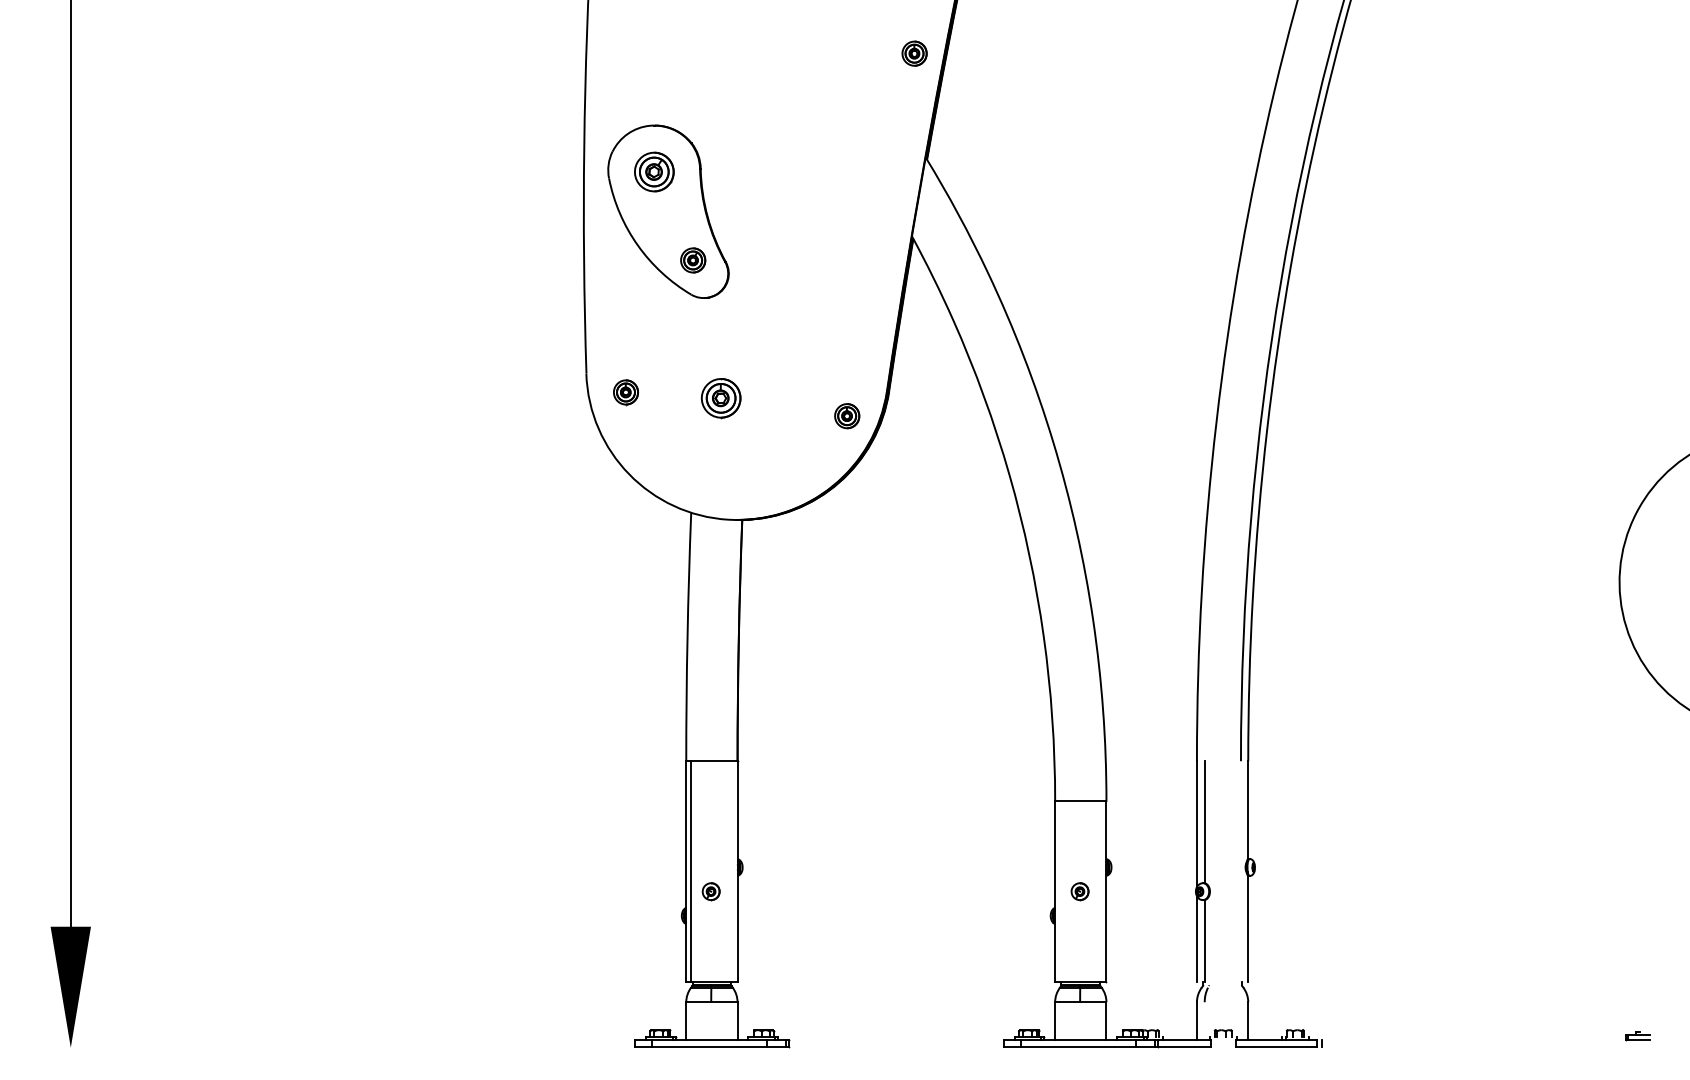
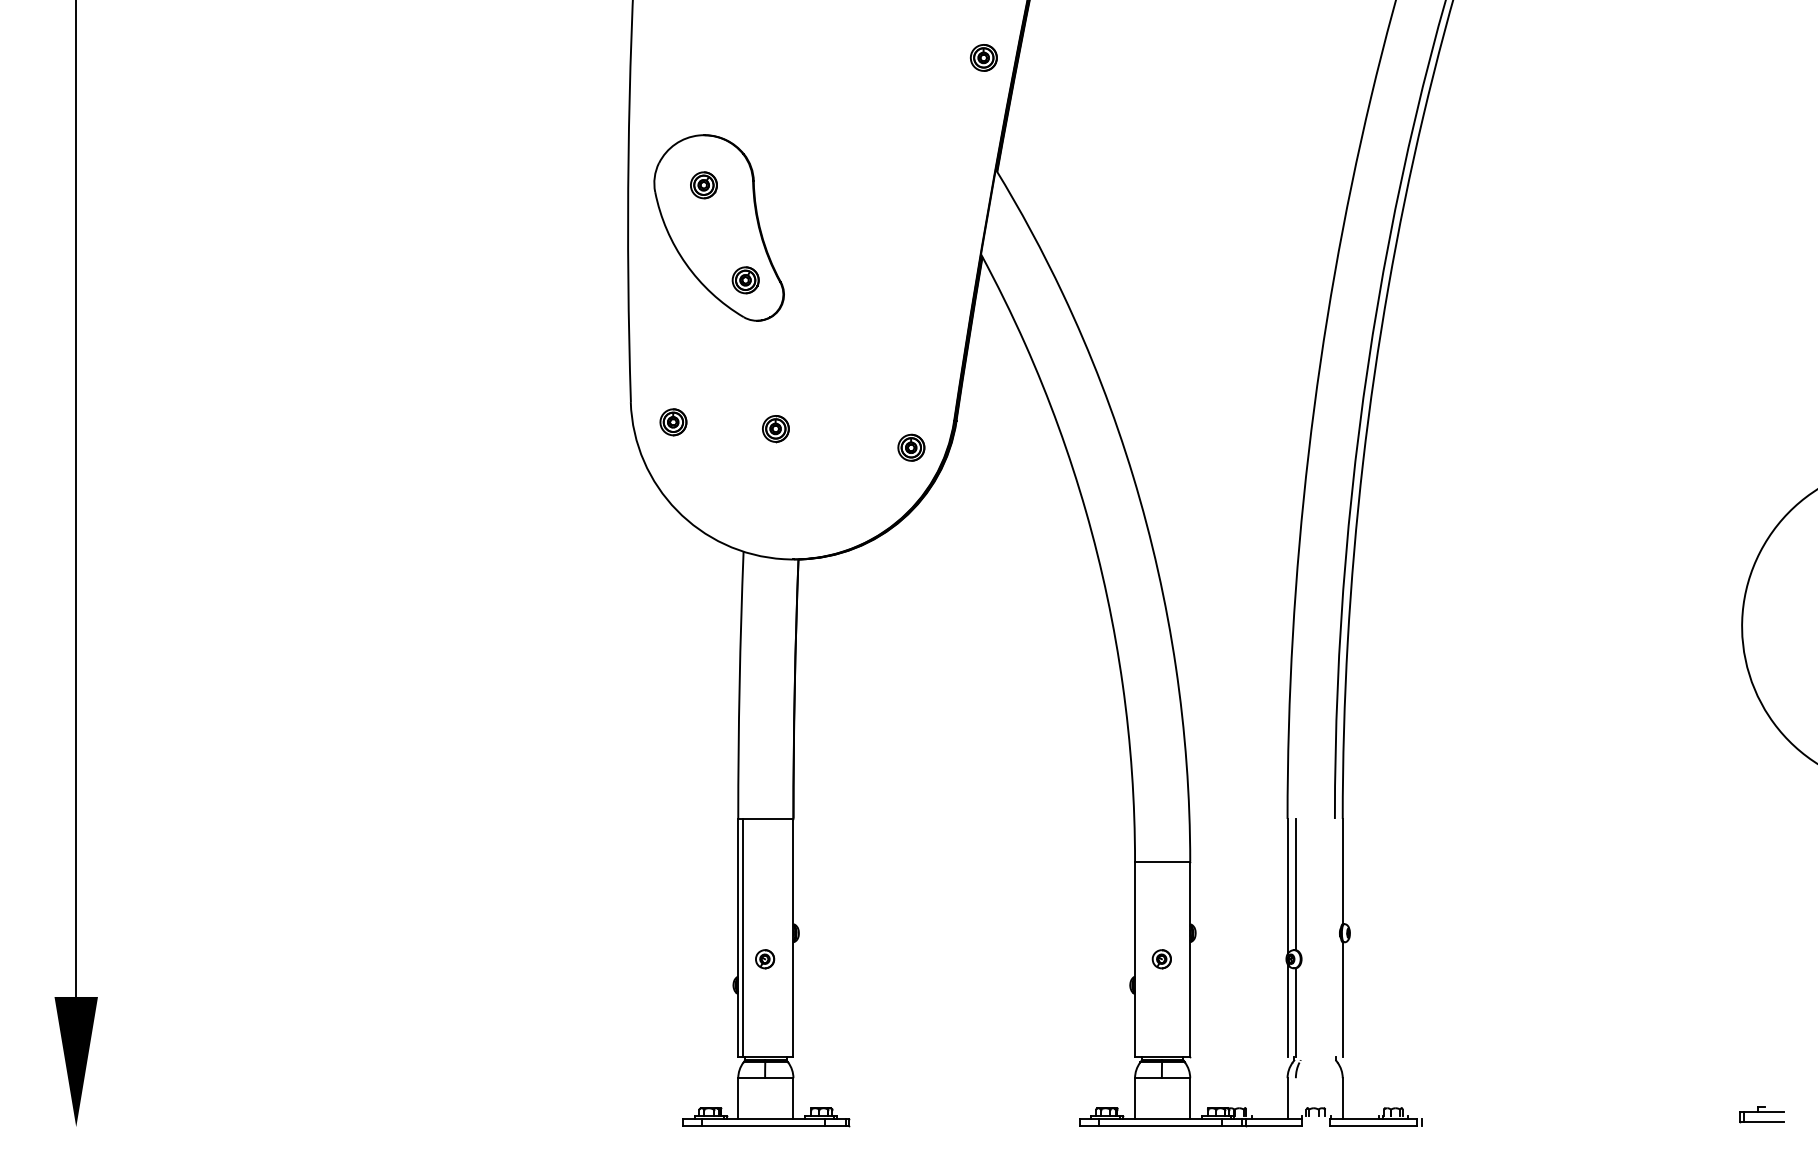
part: (653, 172) -> (703, 185), size x0.62
part: (720, 399) -> (775, 429), size x0.62
part: (1637, 1035) -> (1761, 1114), size x1.67

